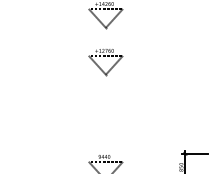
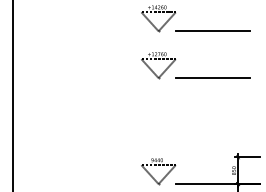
line: (159, 28) -> (212, 31), added
line: (159, 75) -> (212, 78), added

